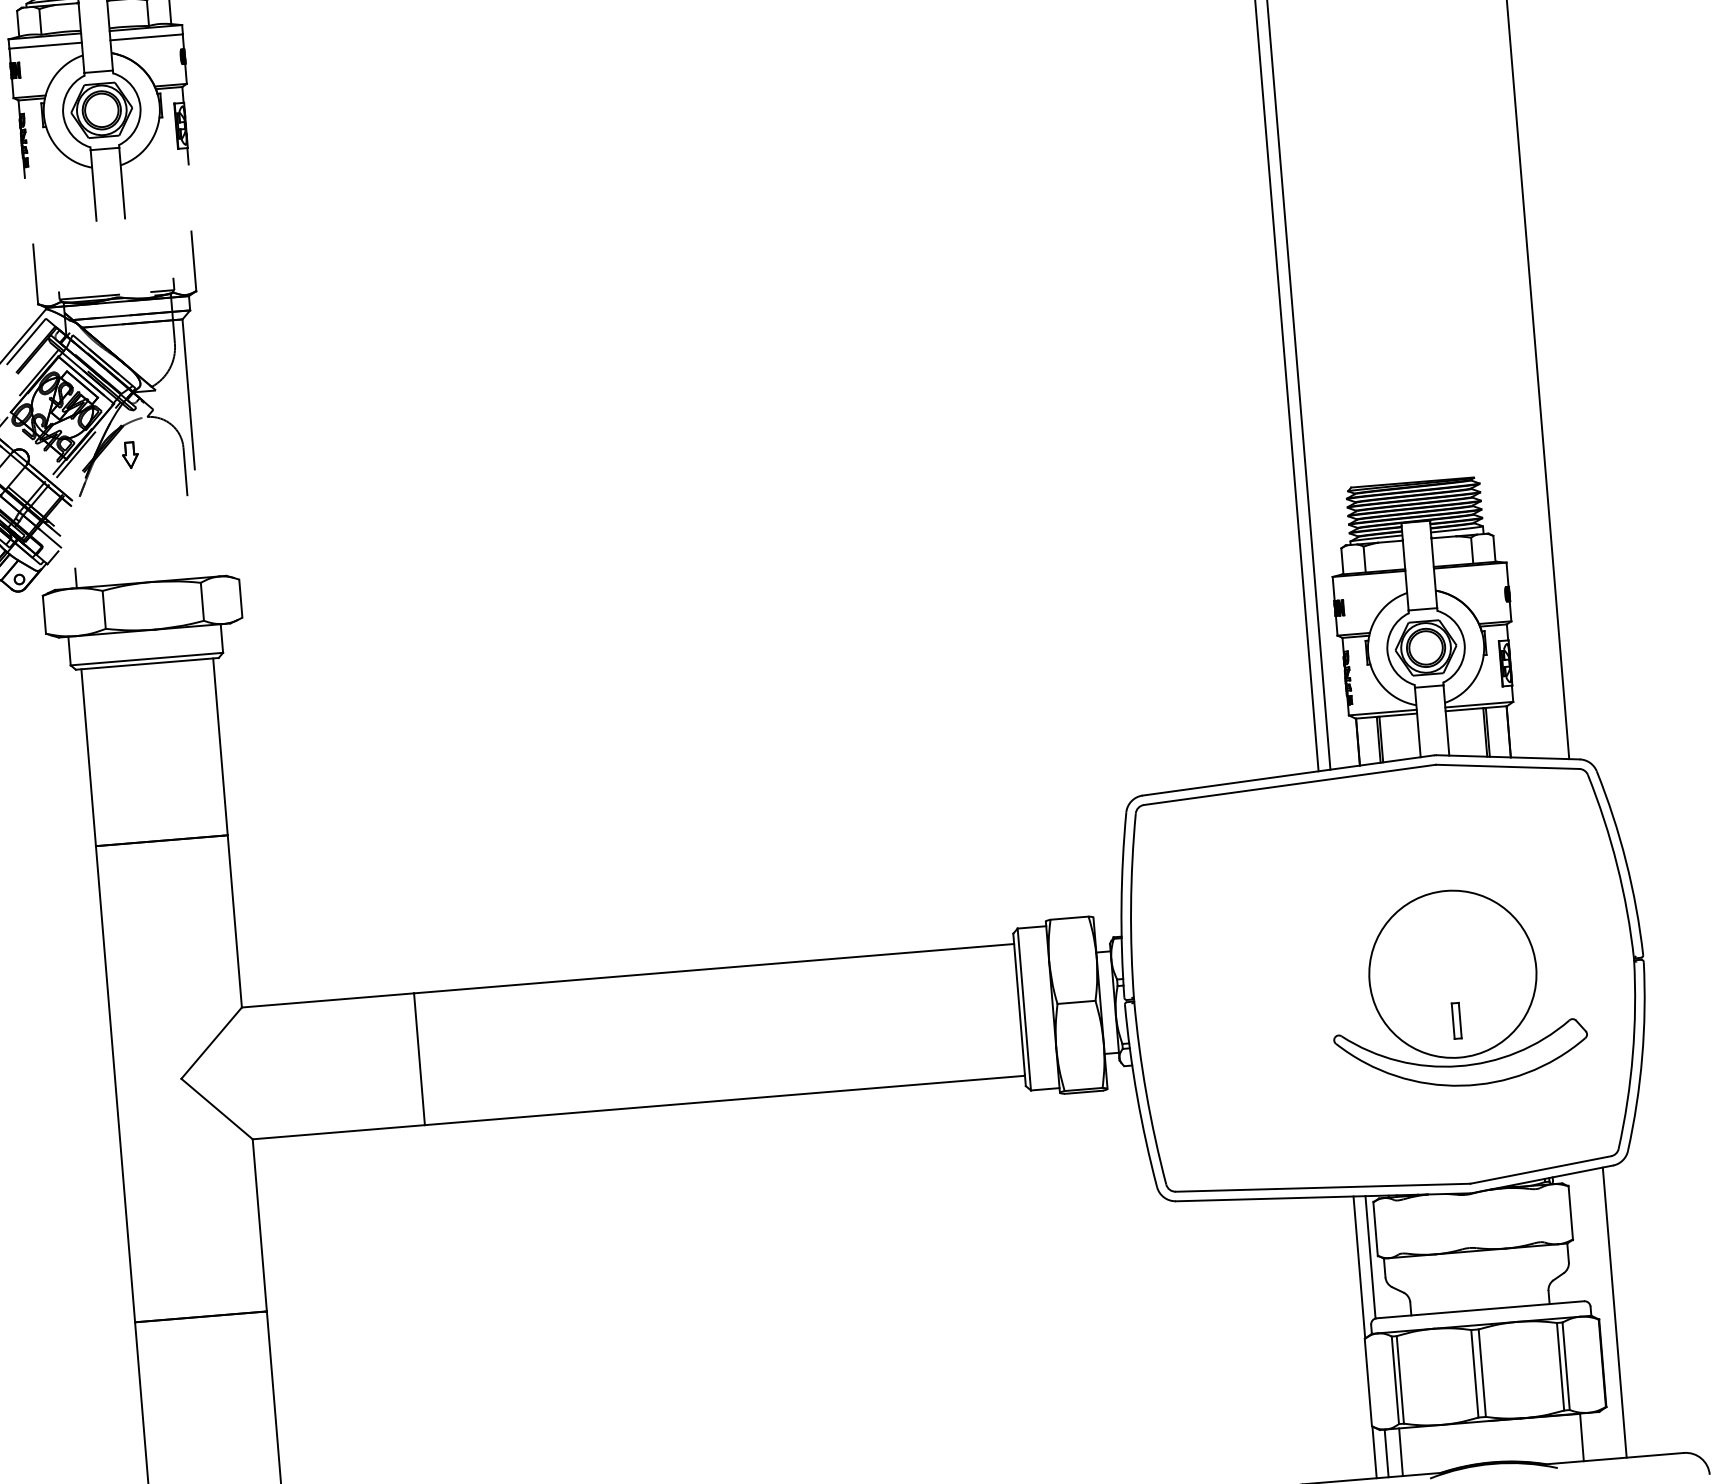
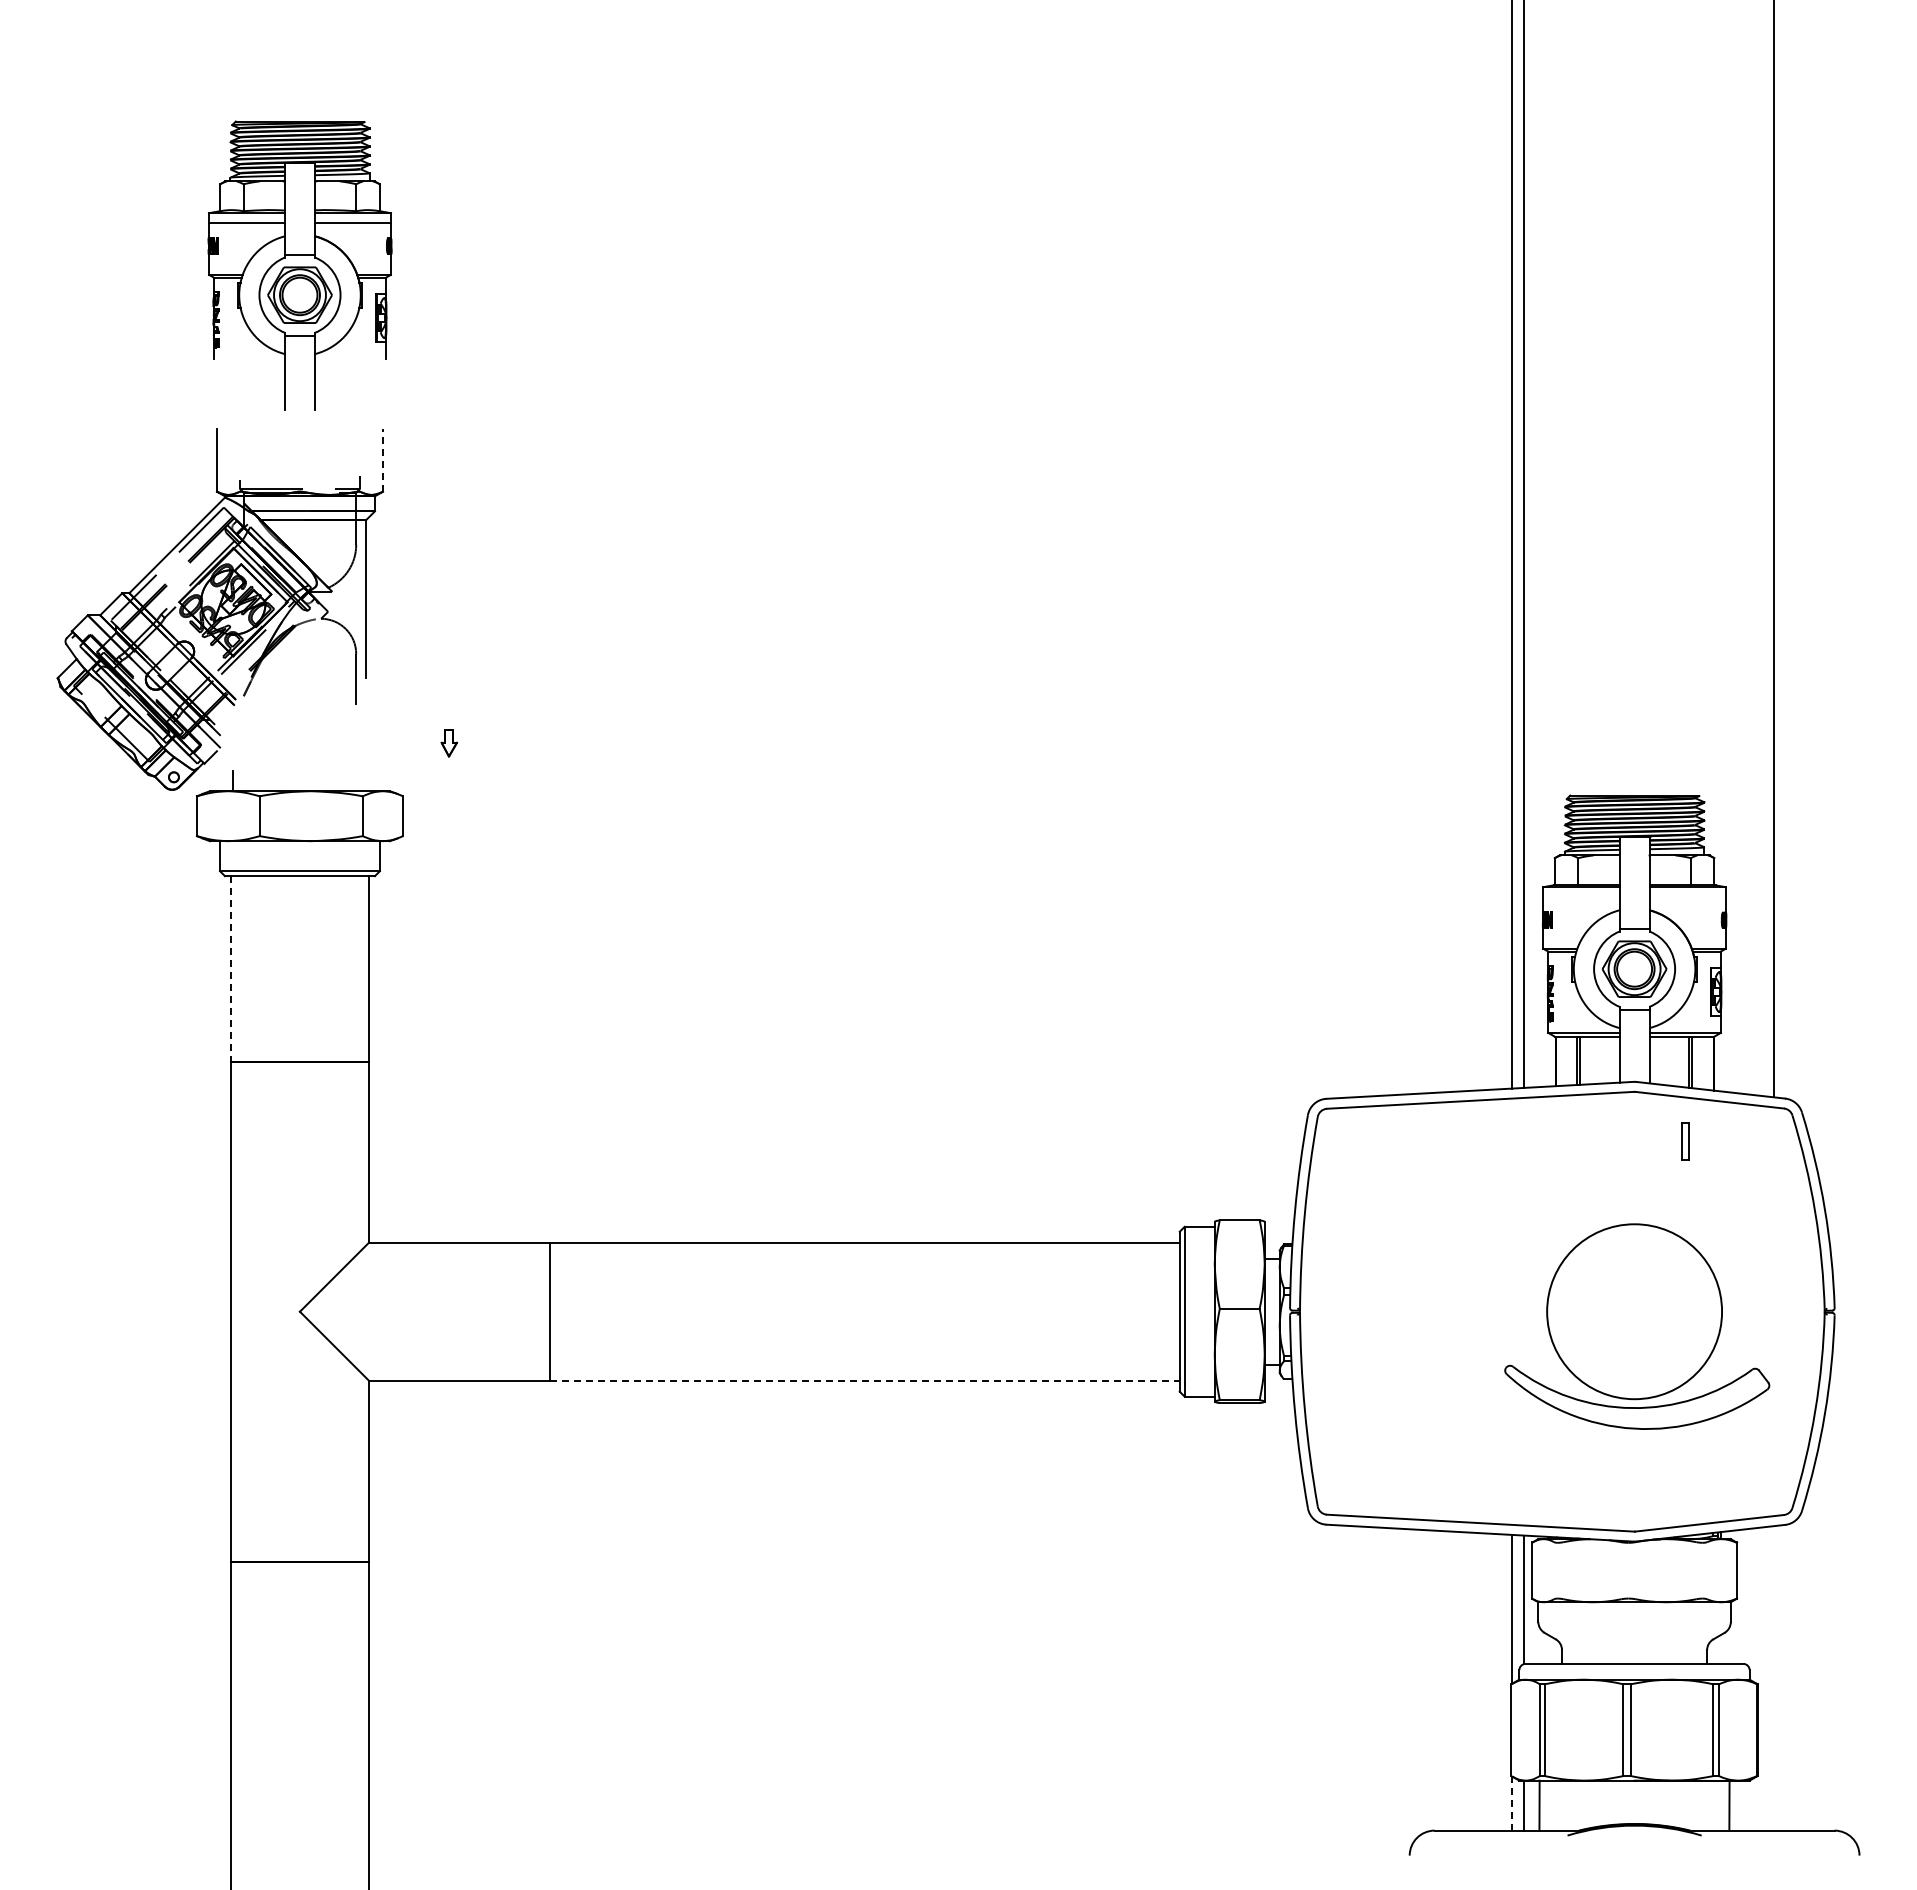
line: (194, 261) -> (383, 460), solid -> dashed
part: (129, 455) -> (448, 743), moved
line: (88, 758) -> (230, 969), solid -> dashed
part: (1456, 1020) -> (1685, 1141), moved
line: (724, 1100) -> (864, 1380), solid -> dashed
line: (1614, 1312) -> (1774, 1678), removed
line: (1374, 1451) -> (1511, 1802), solid -> dashed

